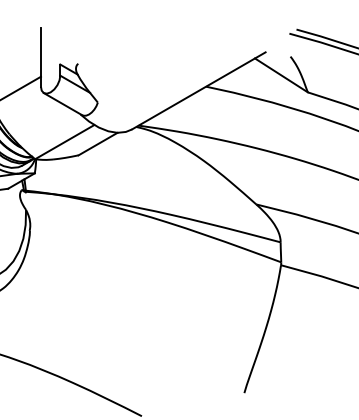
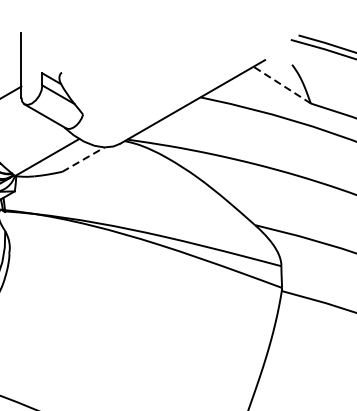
line: (281, 75) -> (282, 85), solid -> dashed
line: (98, 144) -> (83, 160), solid -> dashed

